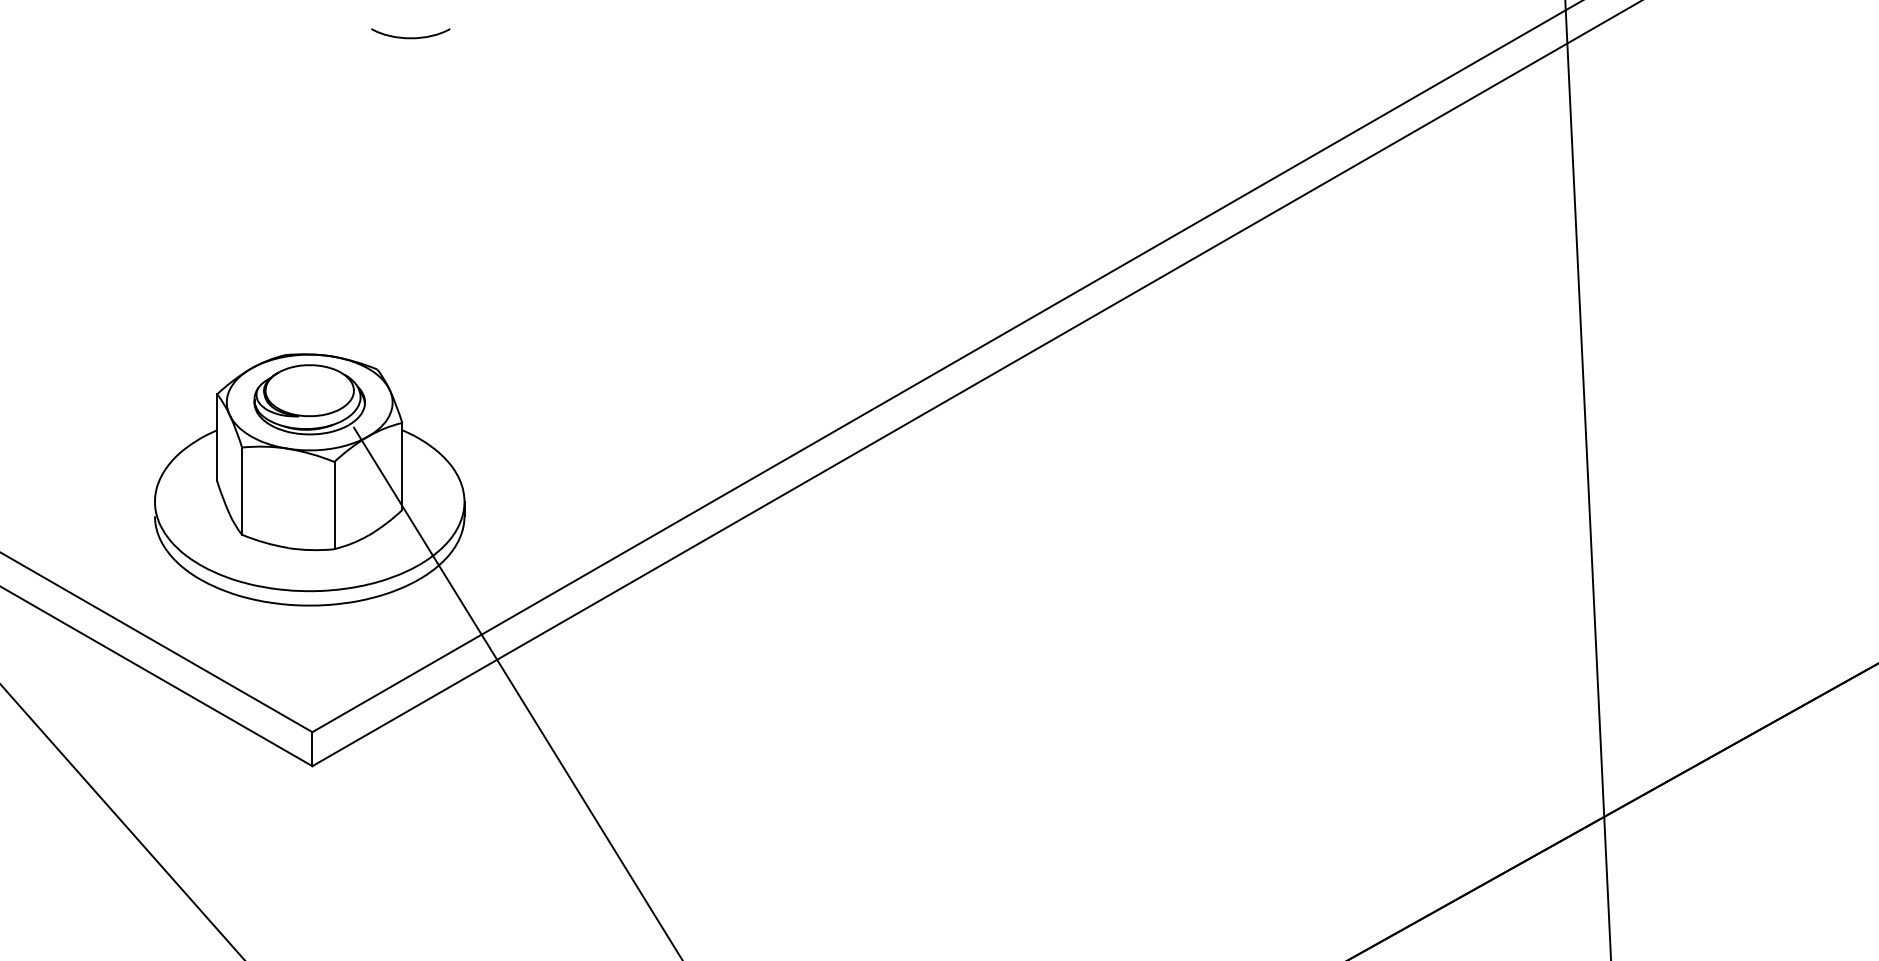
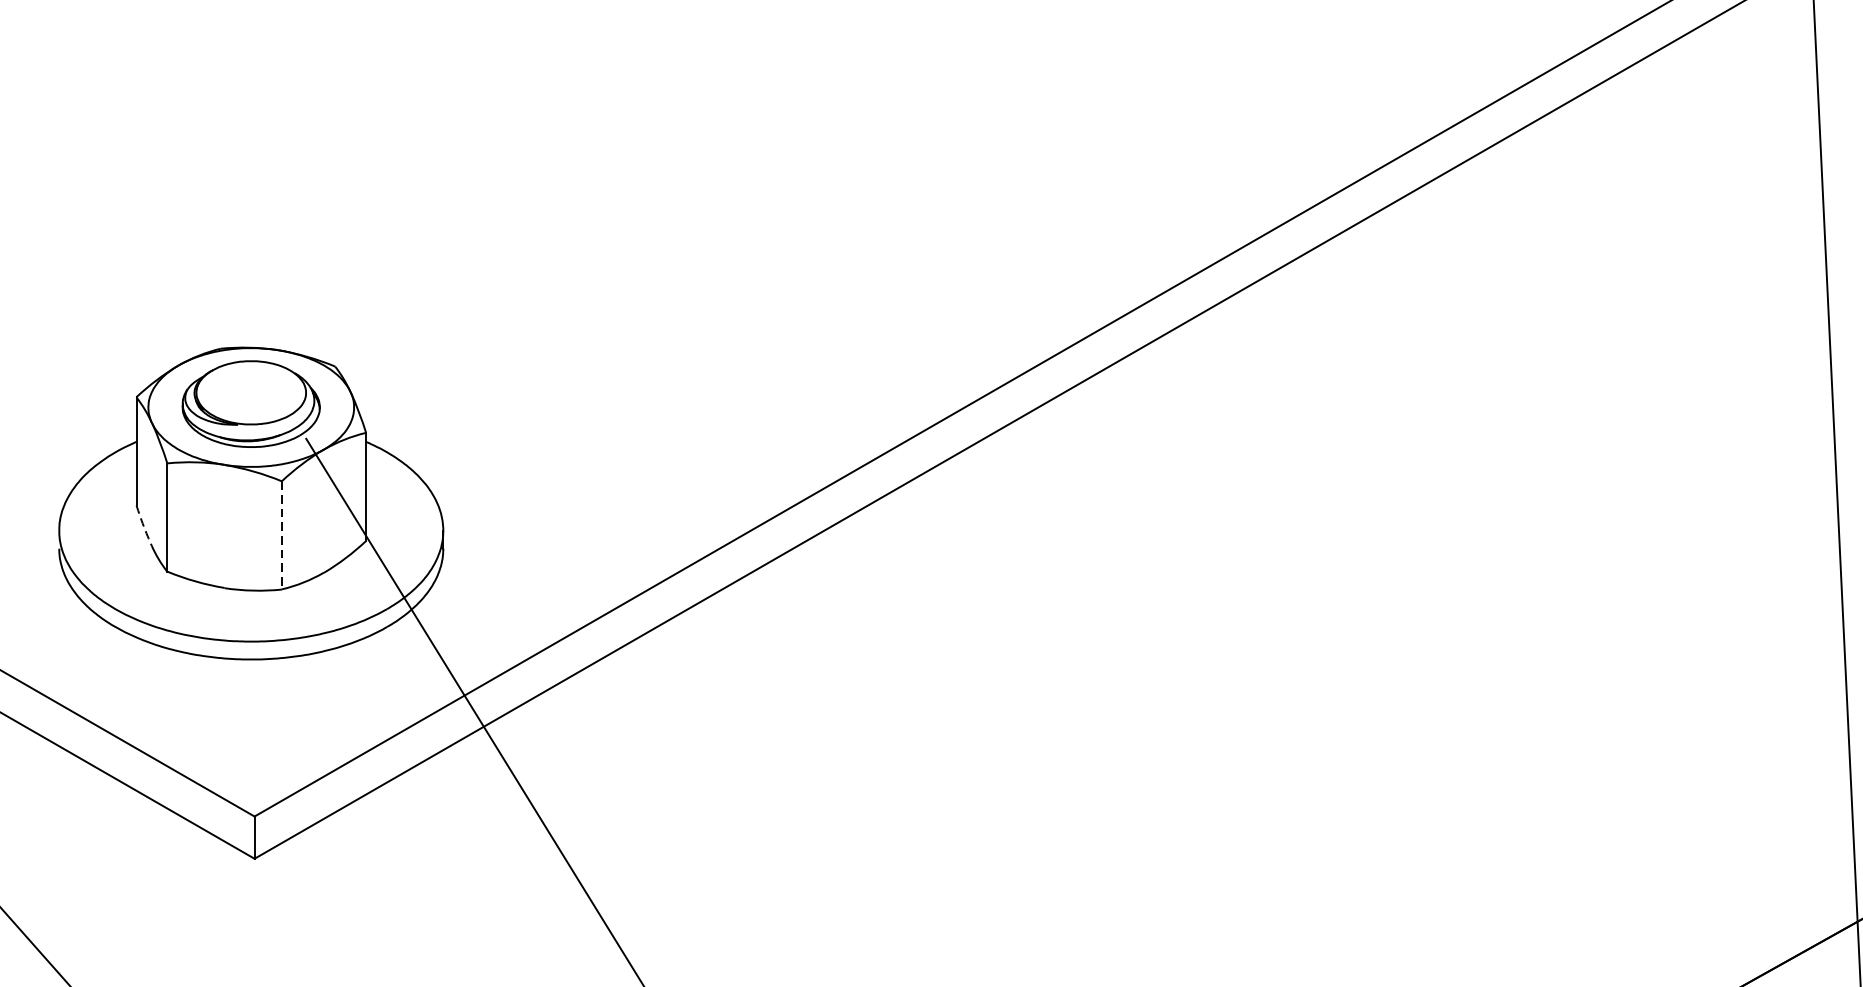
arc: (223, 498) -> (144, 526), solid -> dashed
line: (334, 505) -> (282, 535), solid -> dashed

